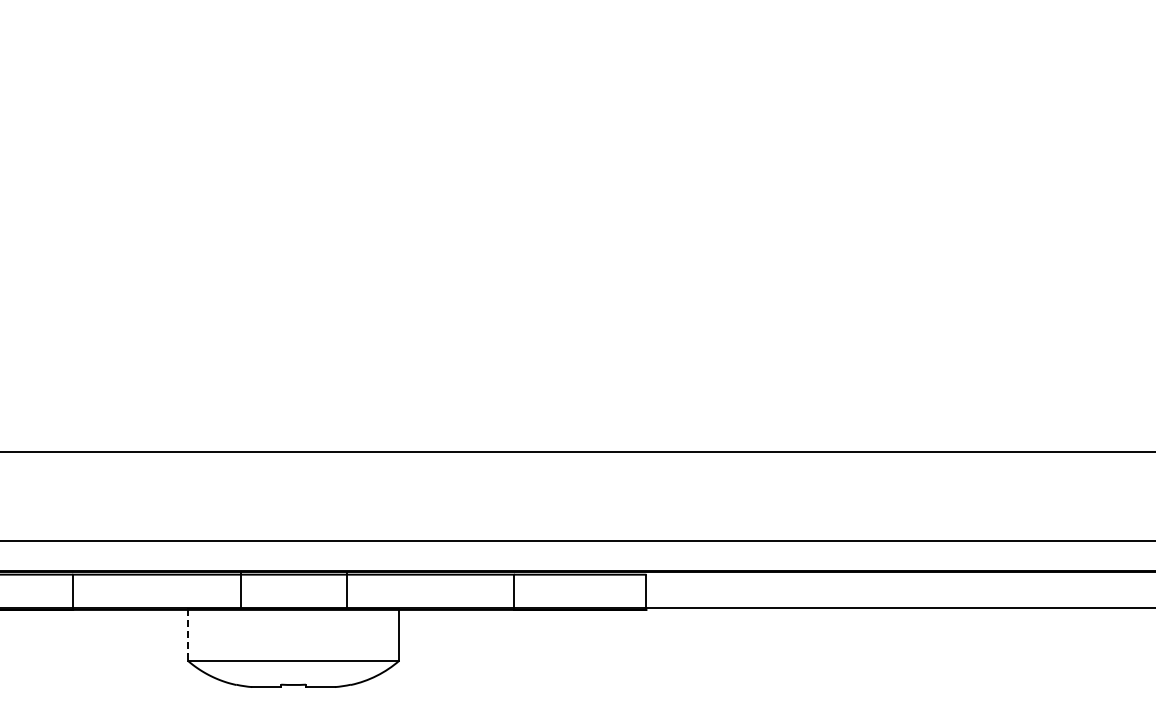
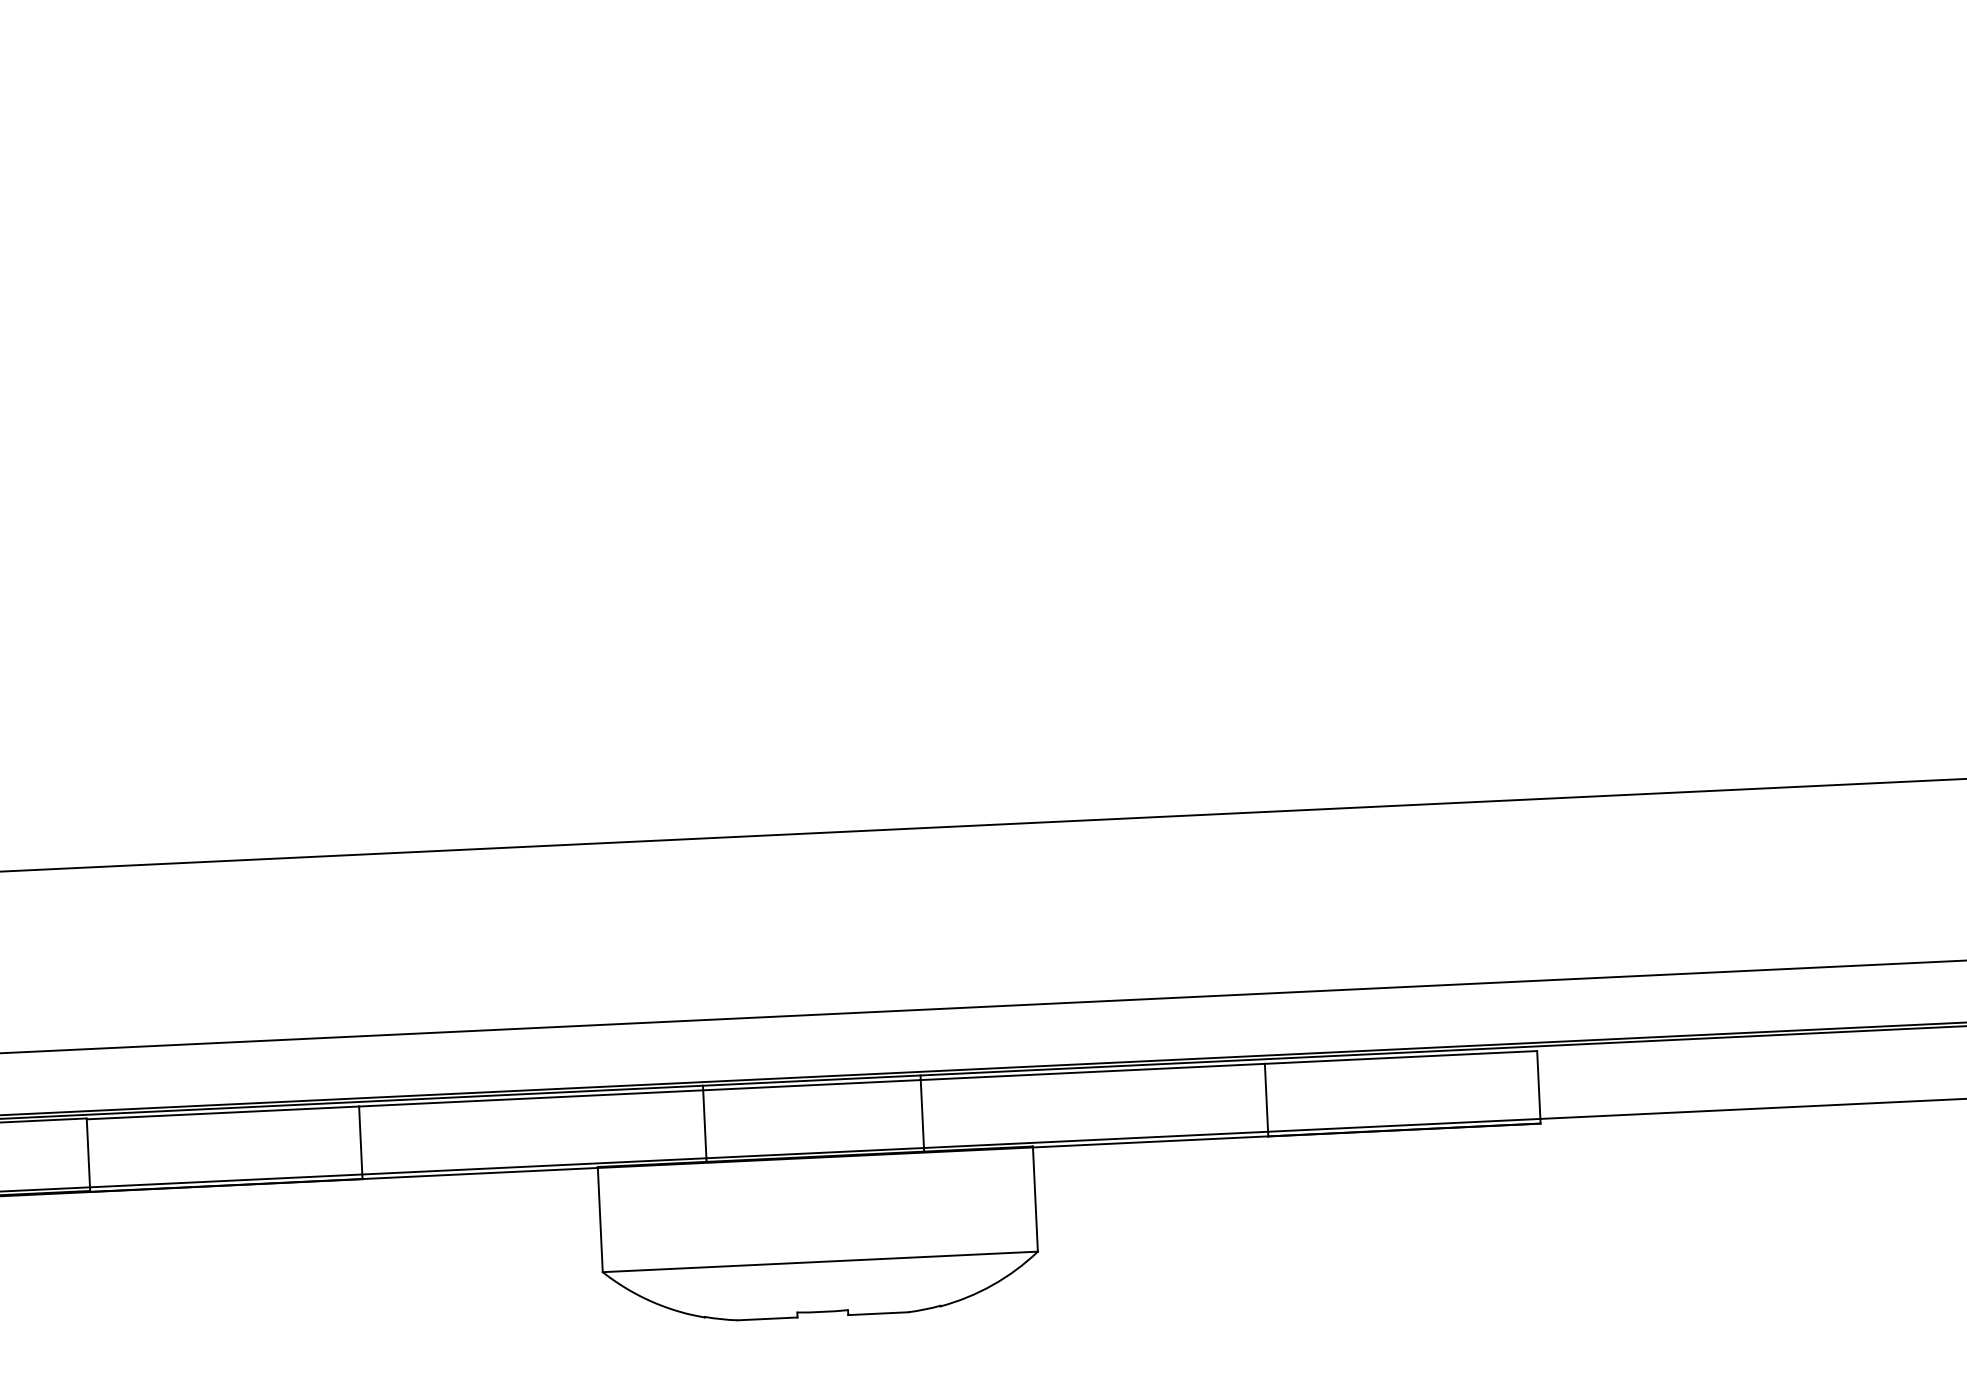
line: (187, 635) -> (599, 1220), dashed -> solid

